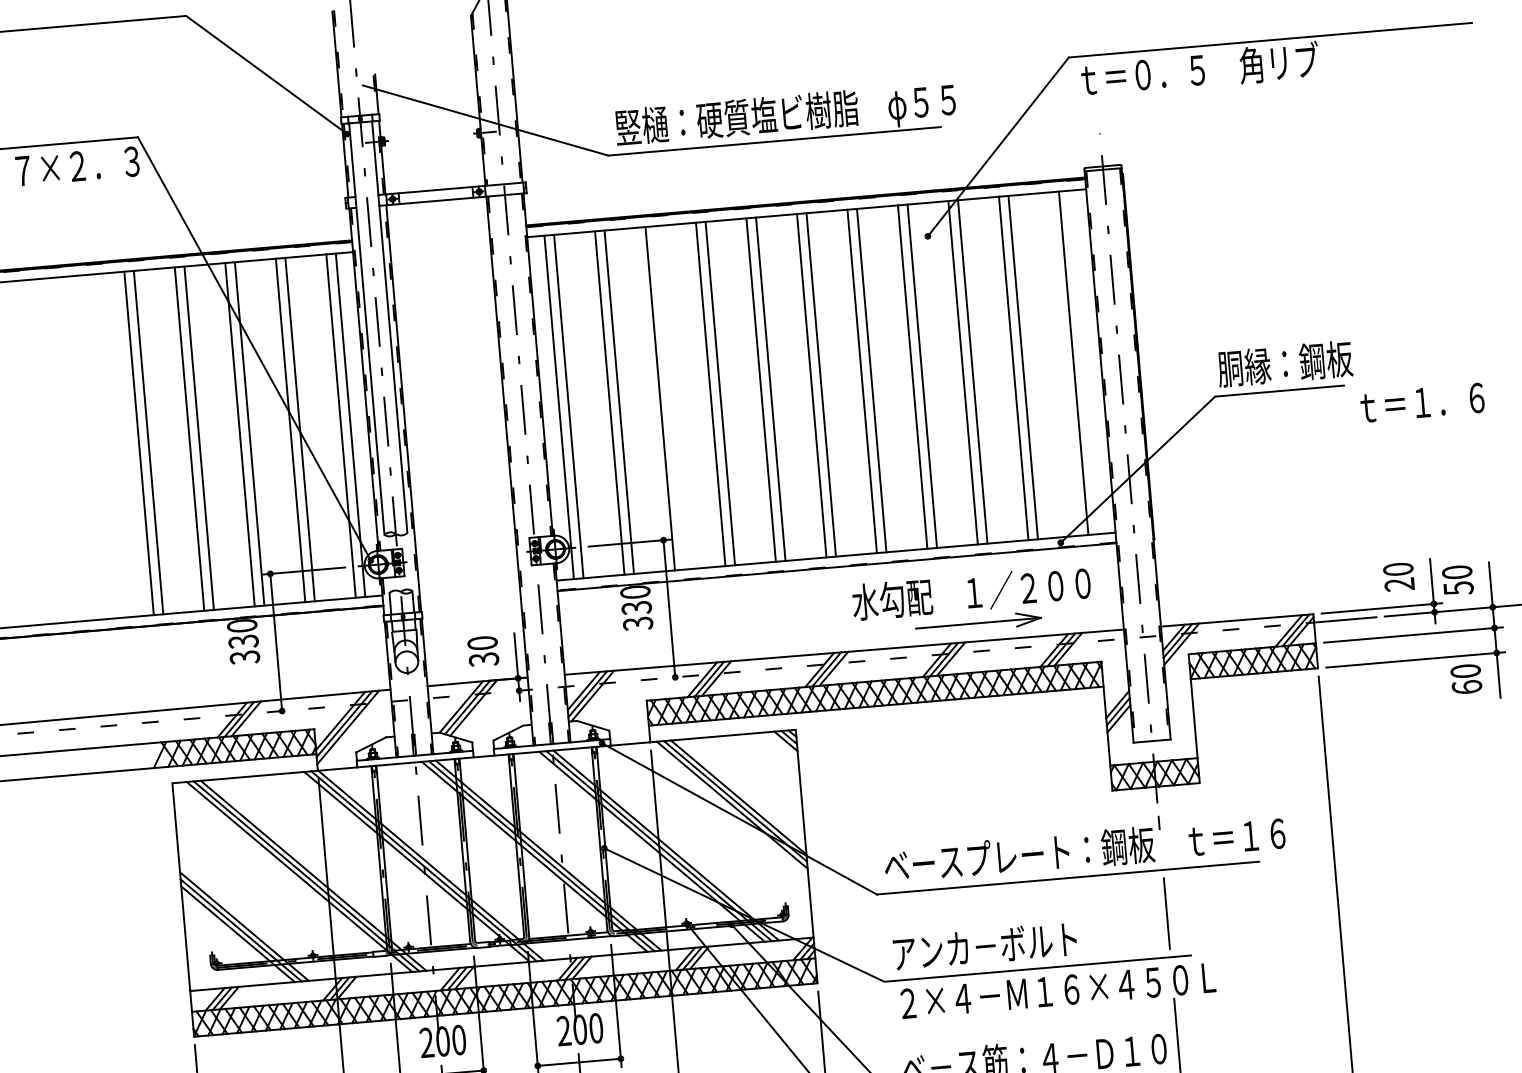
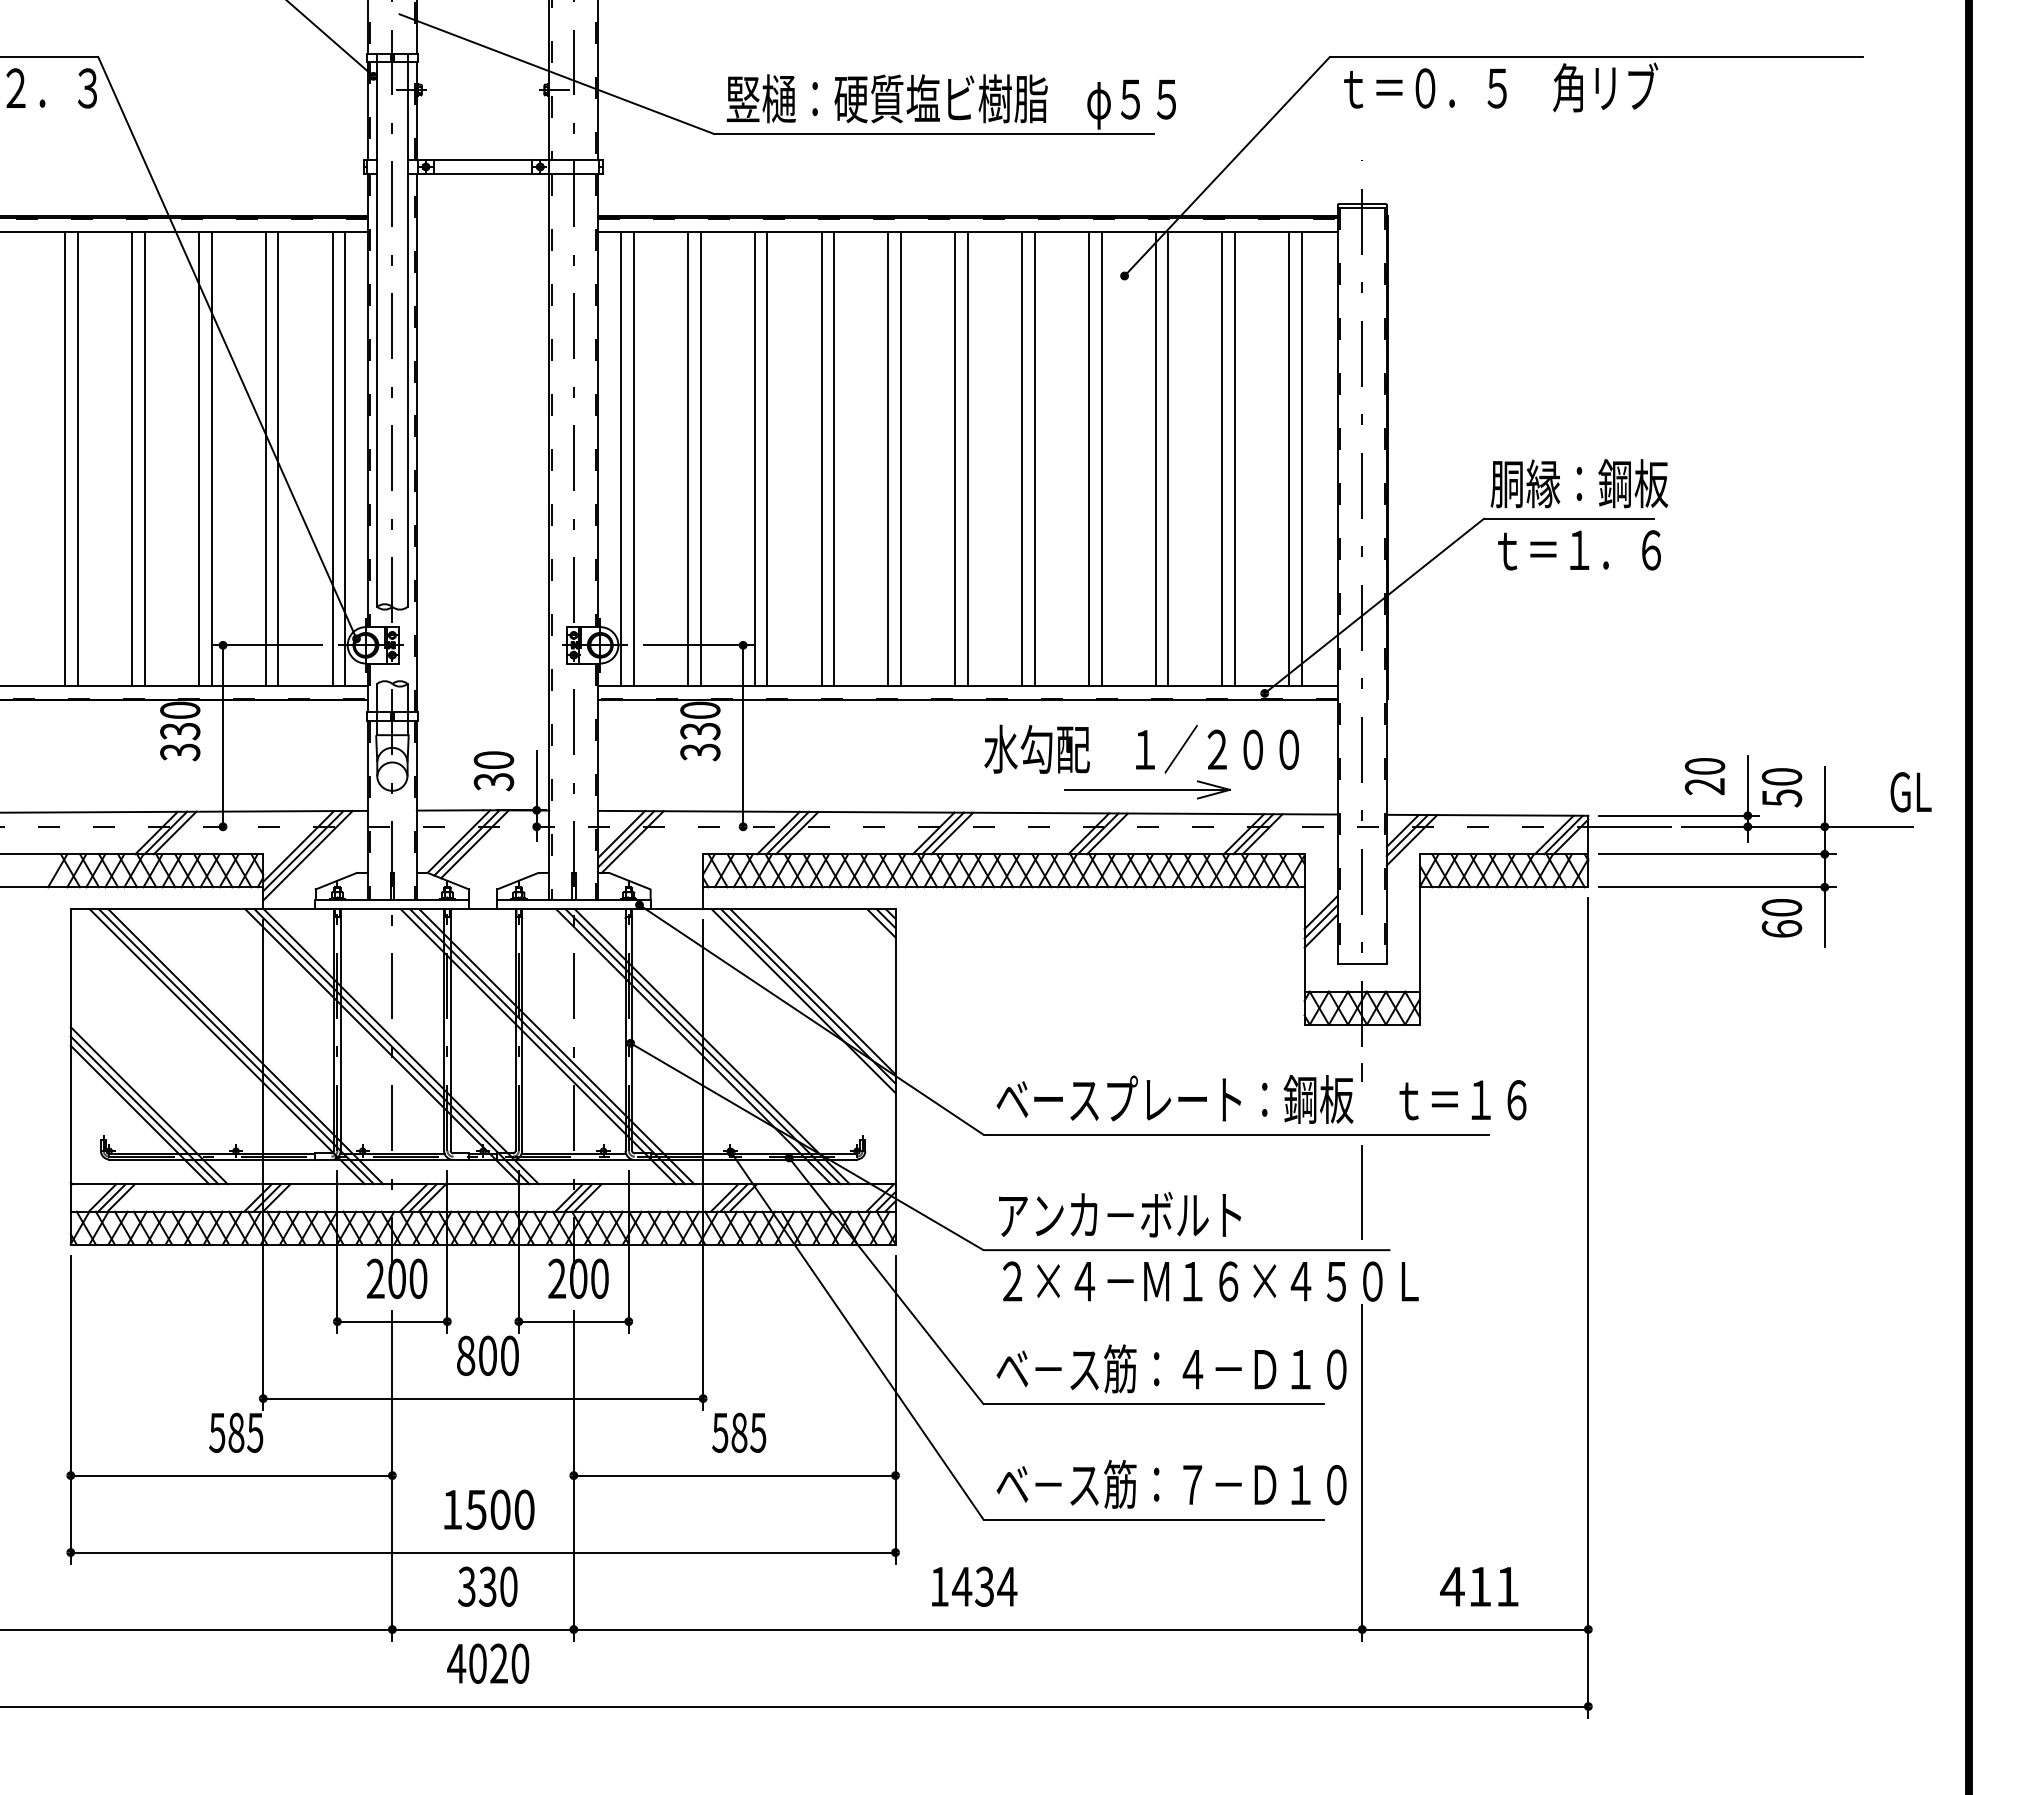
line: (1064, 364) -> (1289, 459), added
line: (669, 398) -> (767, 459), added
text: (1422, 402) -> (1579, 550), moved

